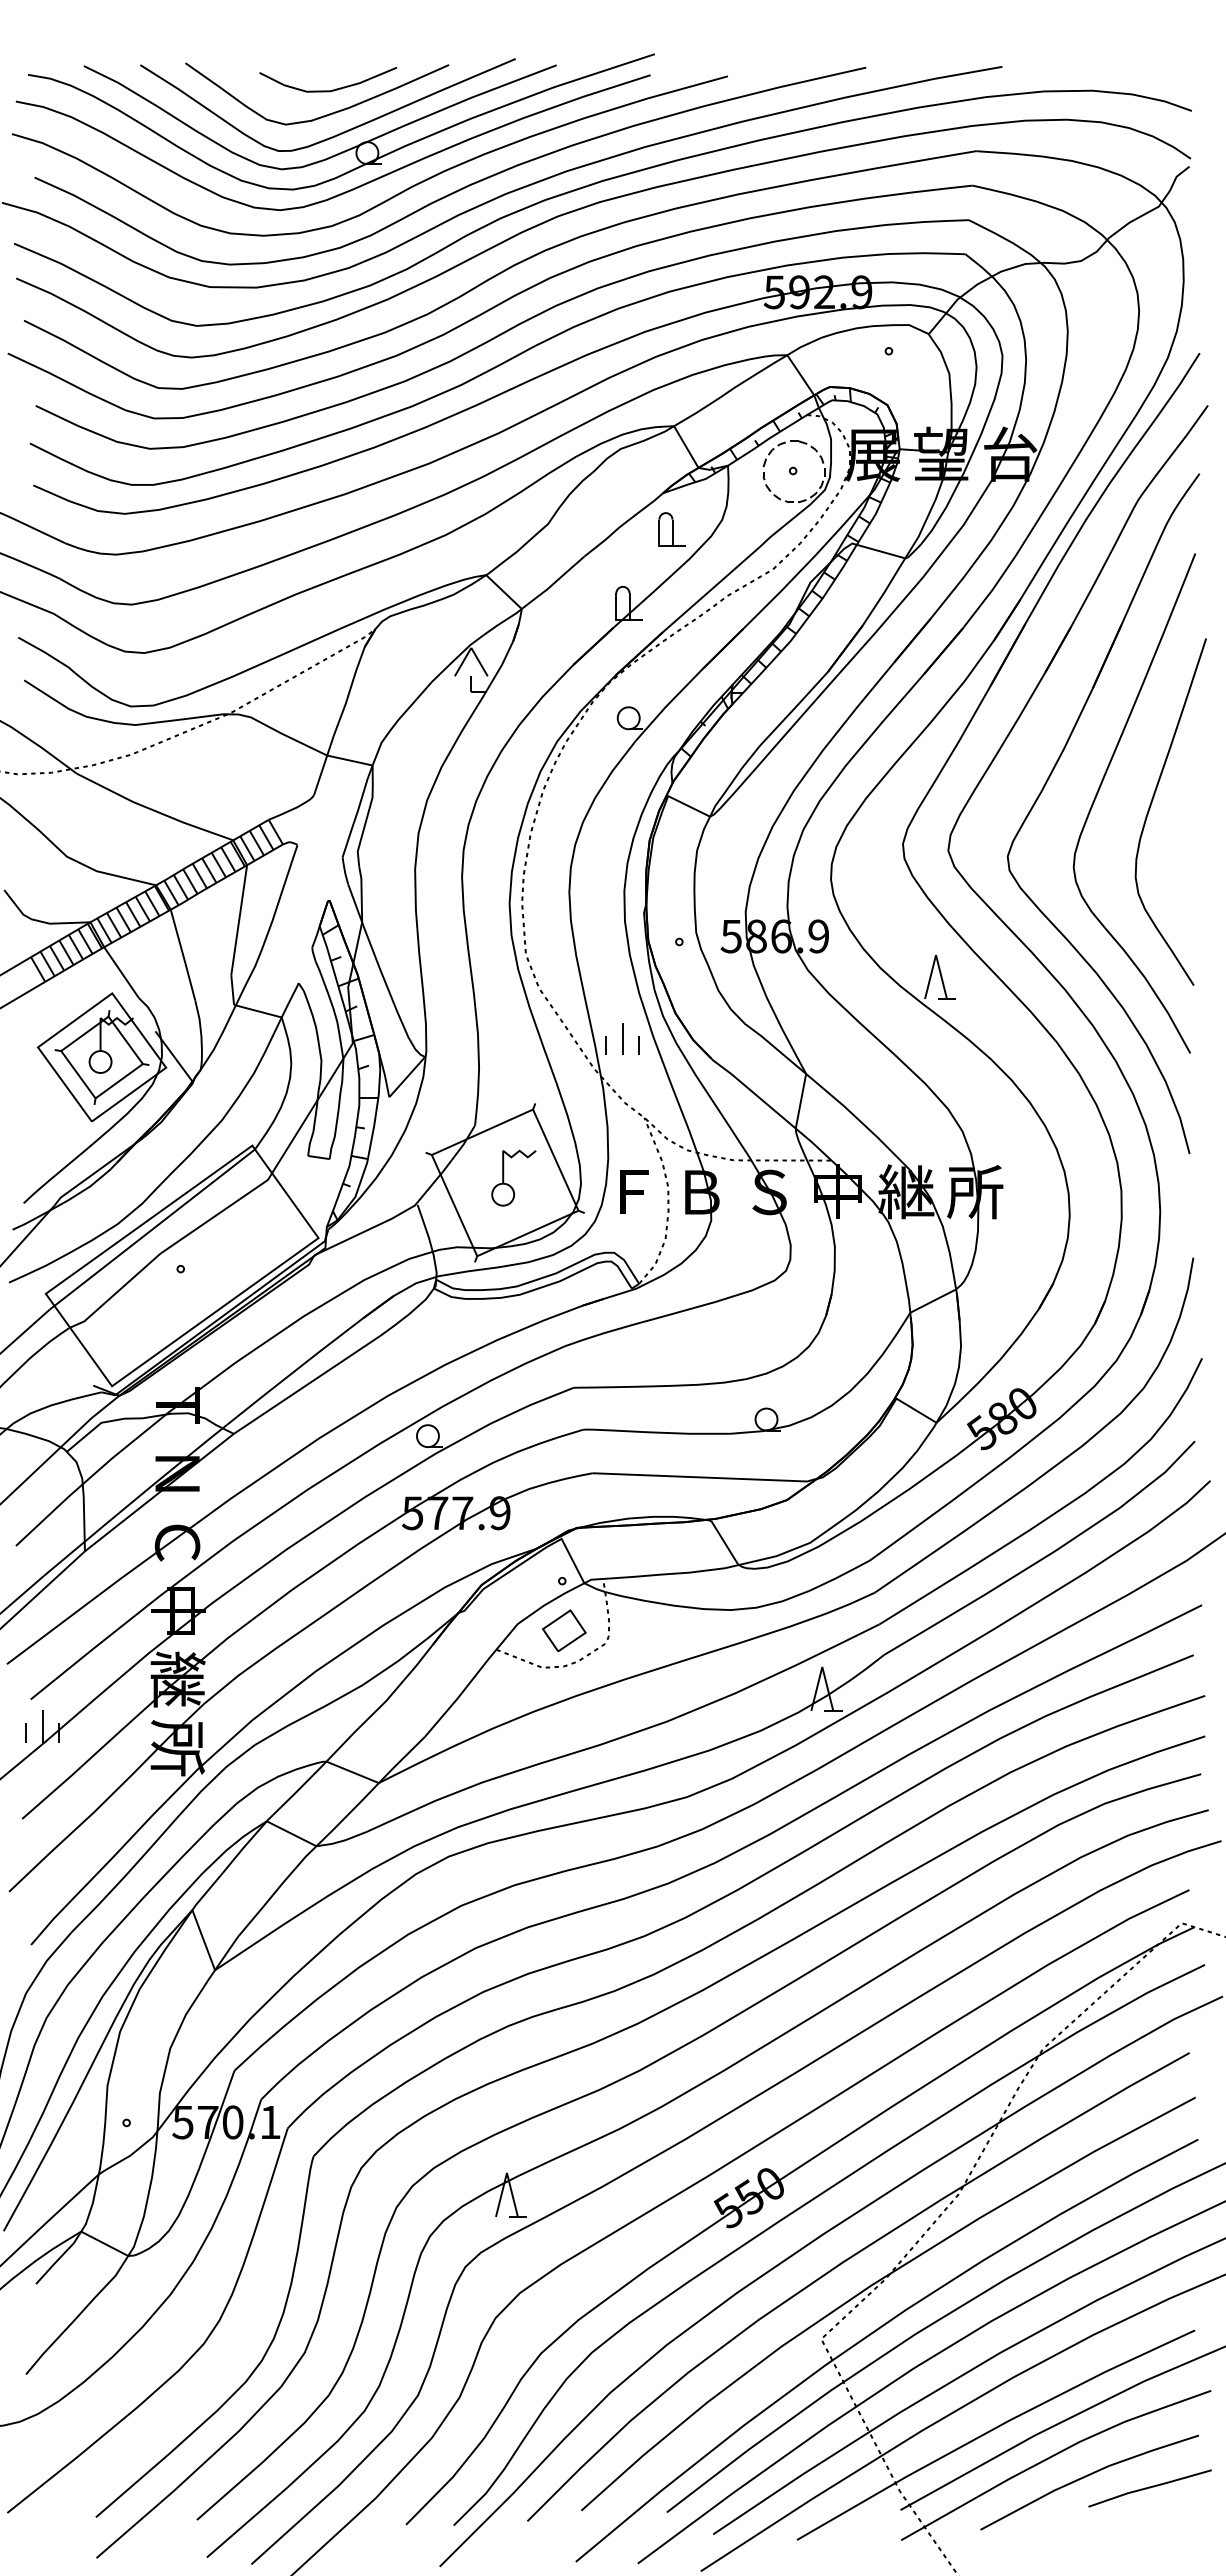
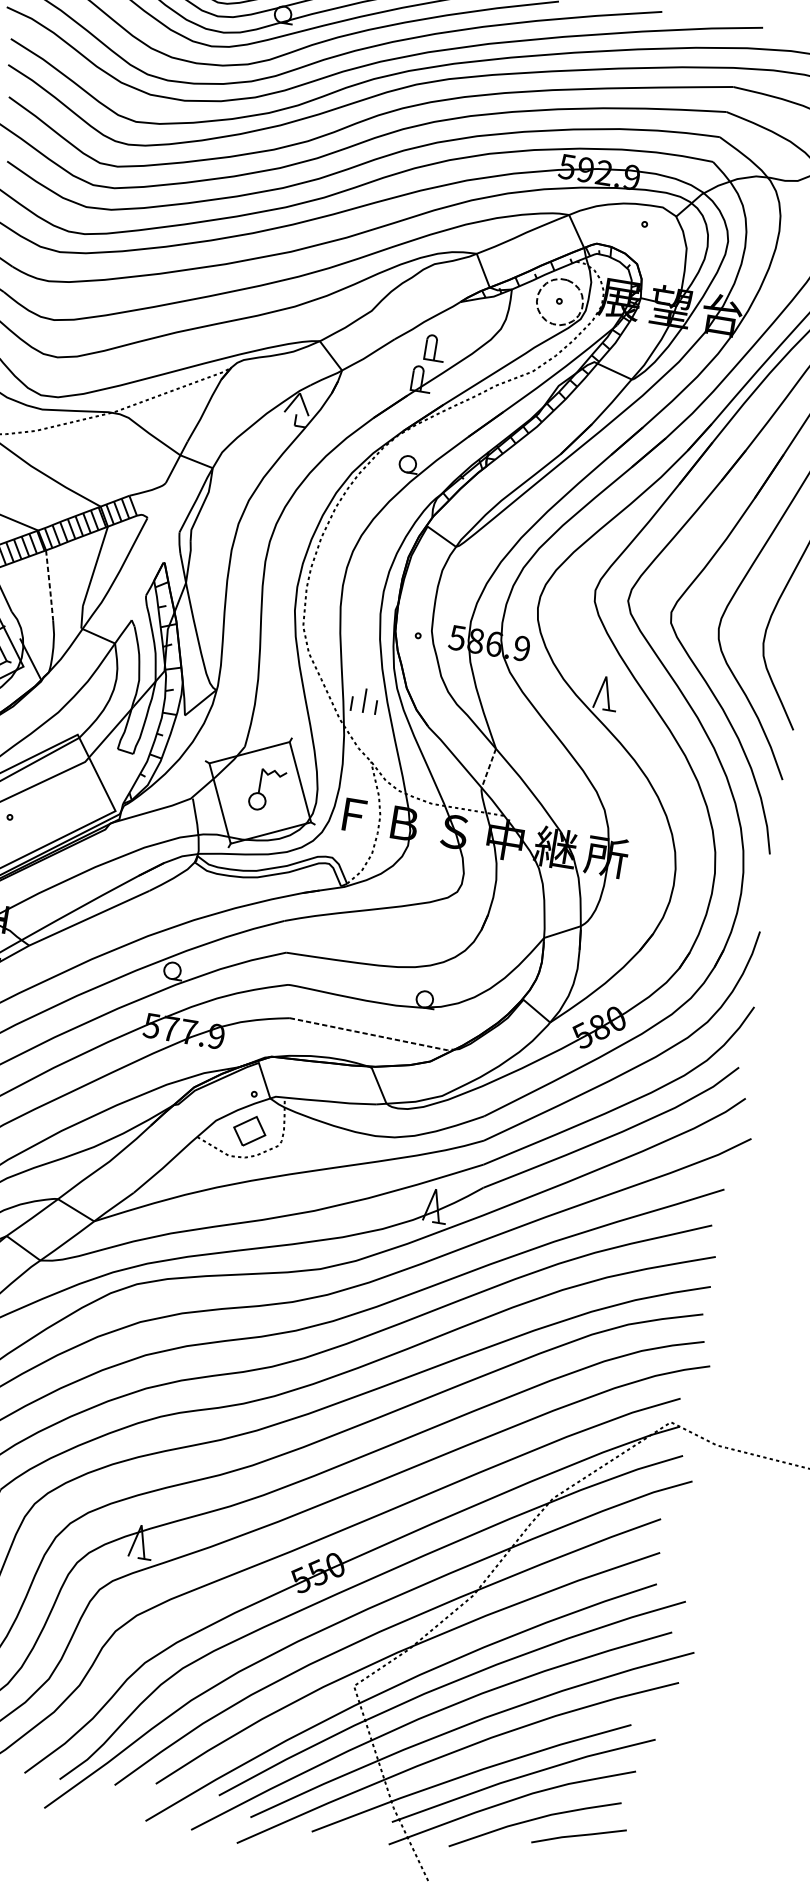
part: (671, 529) -> (435, 348), moved
line: (183, 955) -> (49, 585), solid -> dashed
line: (800, 1101) -> (488, 768), solid -> dashed
line: (703, 1477) -> (371, 1034), solid -> dashed

